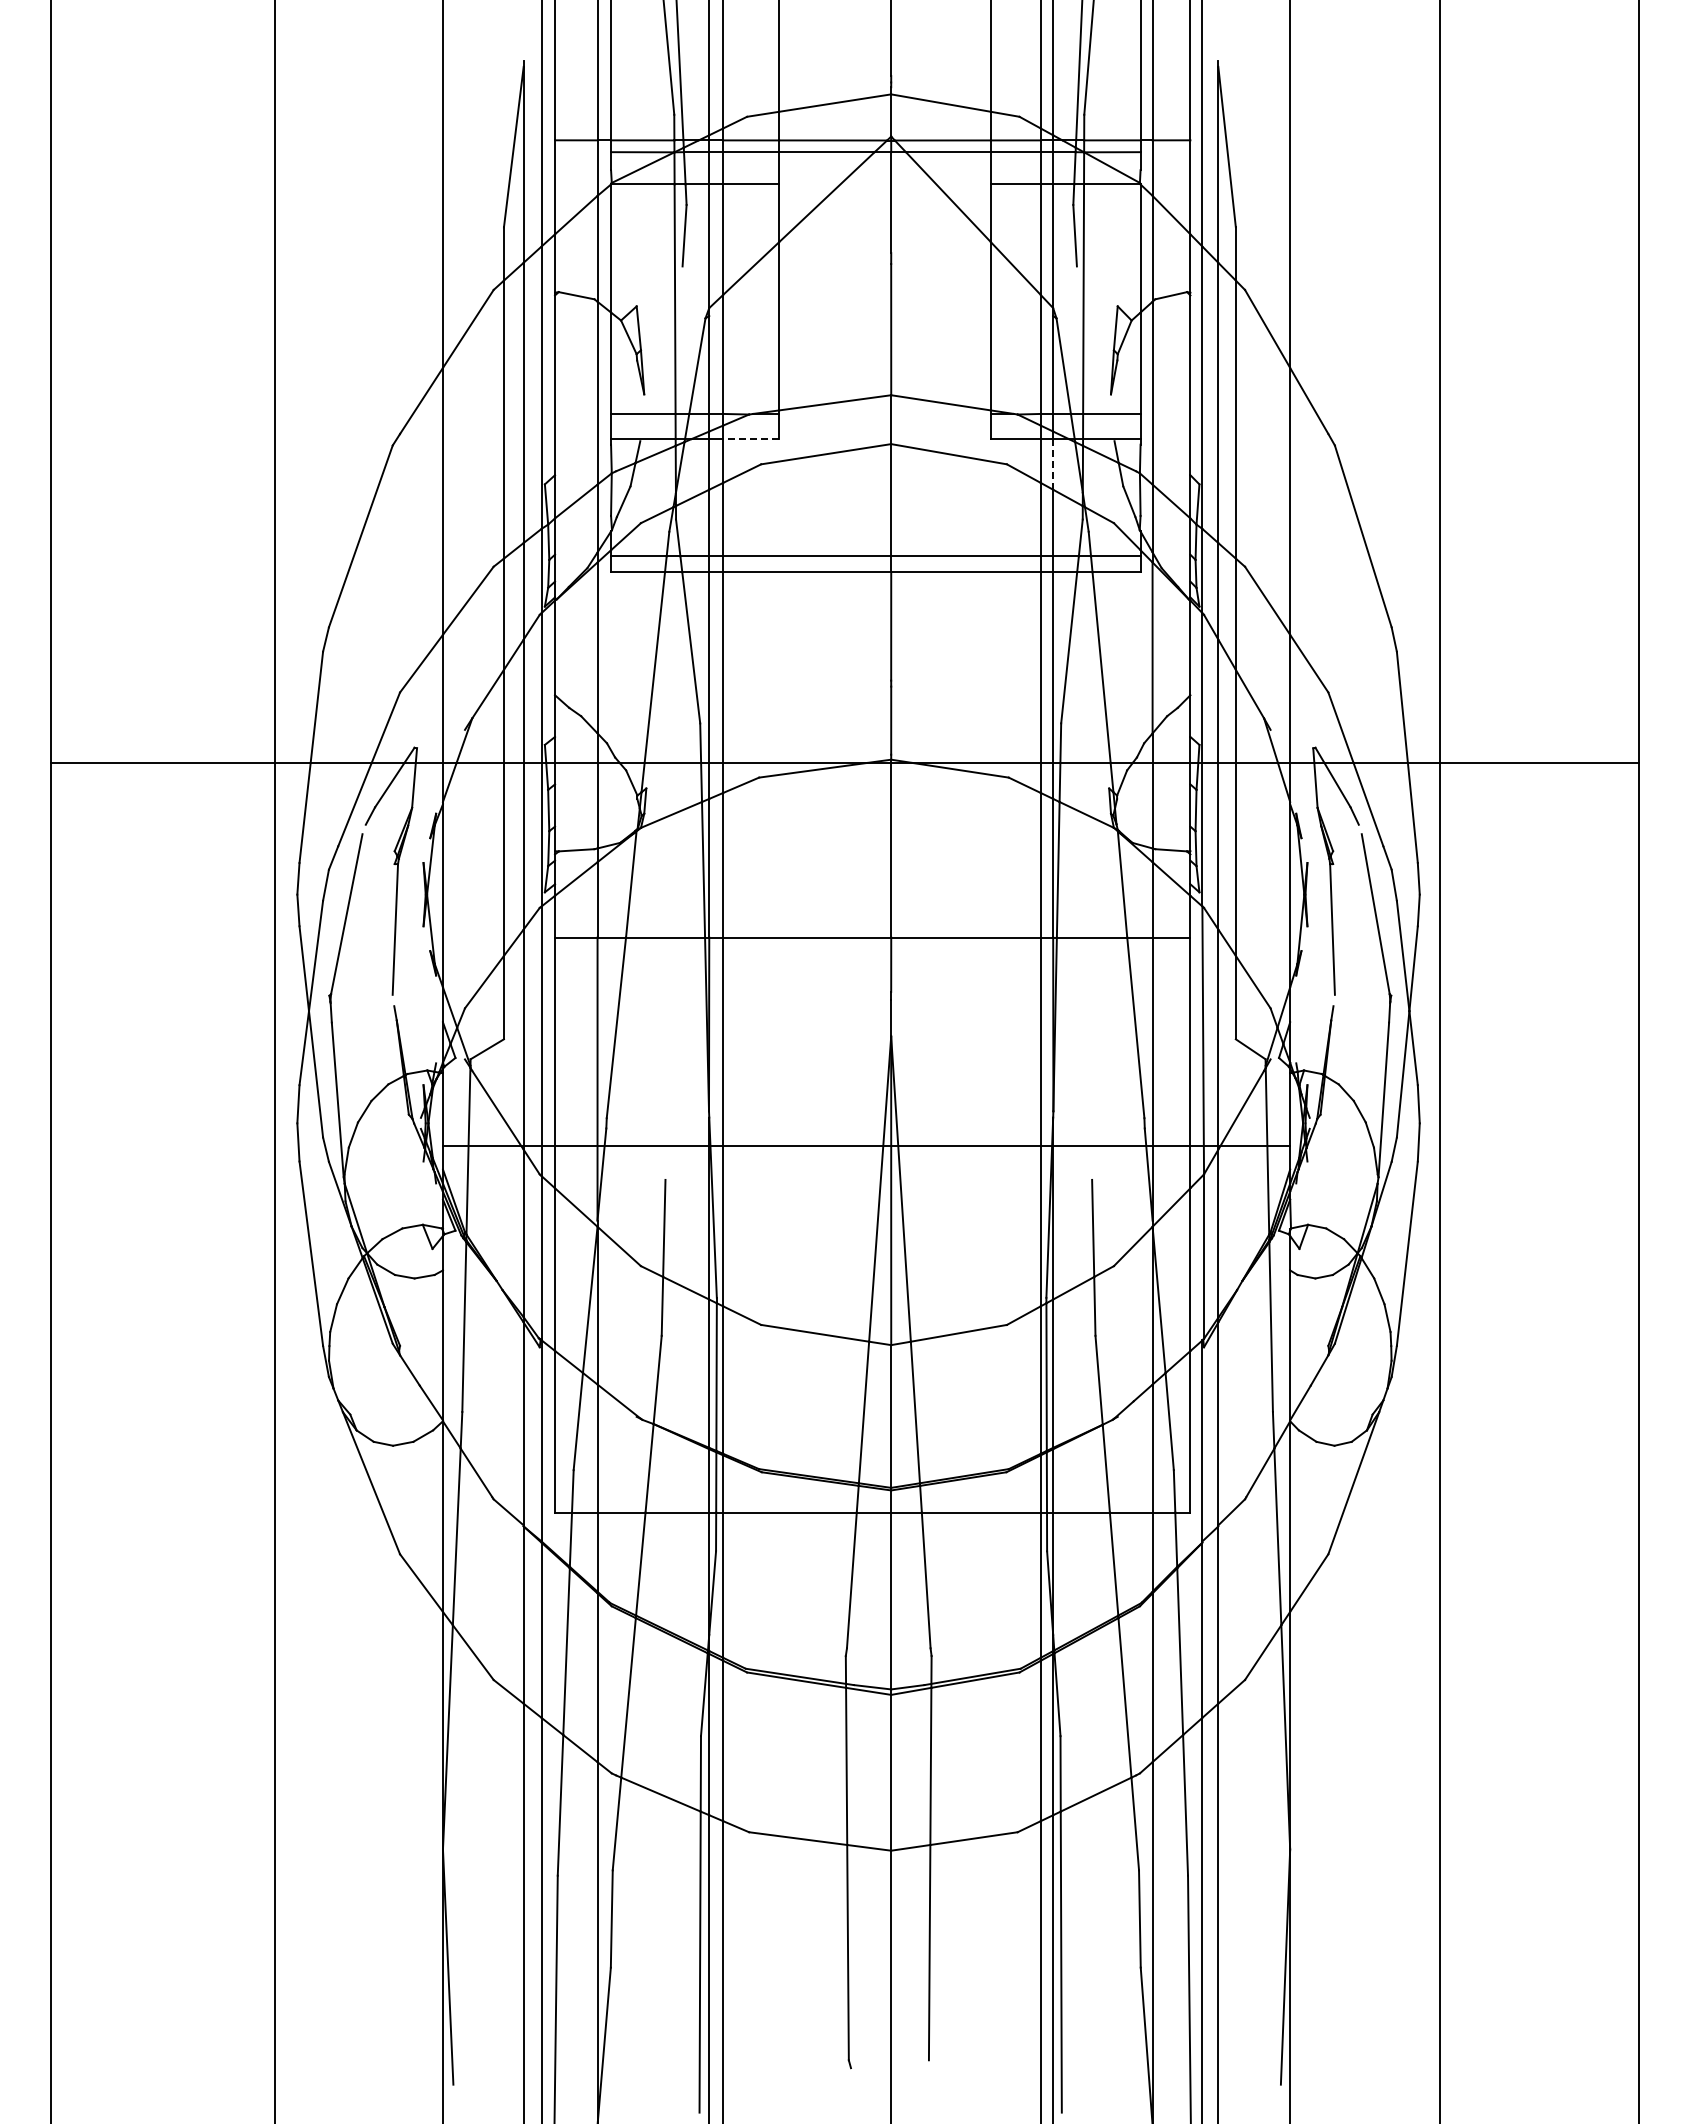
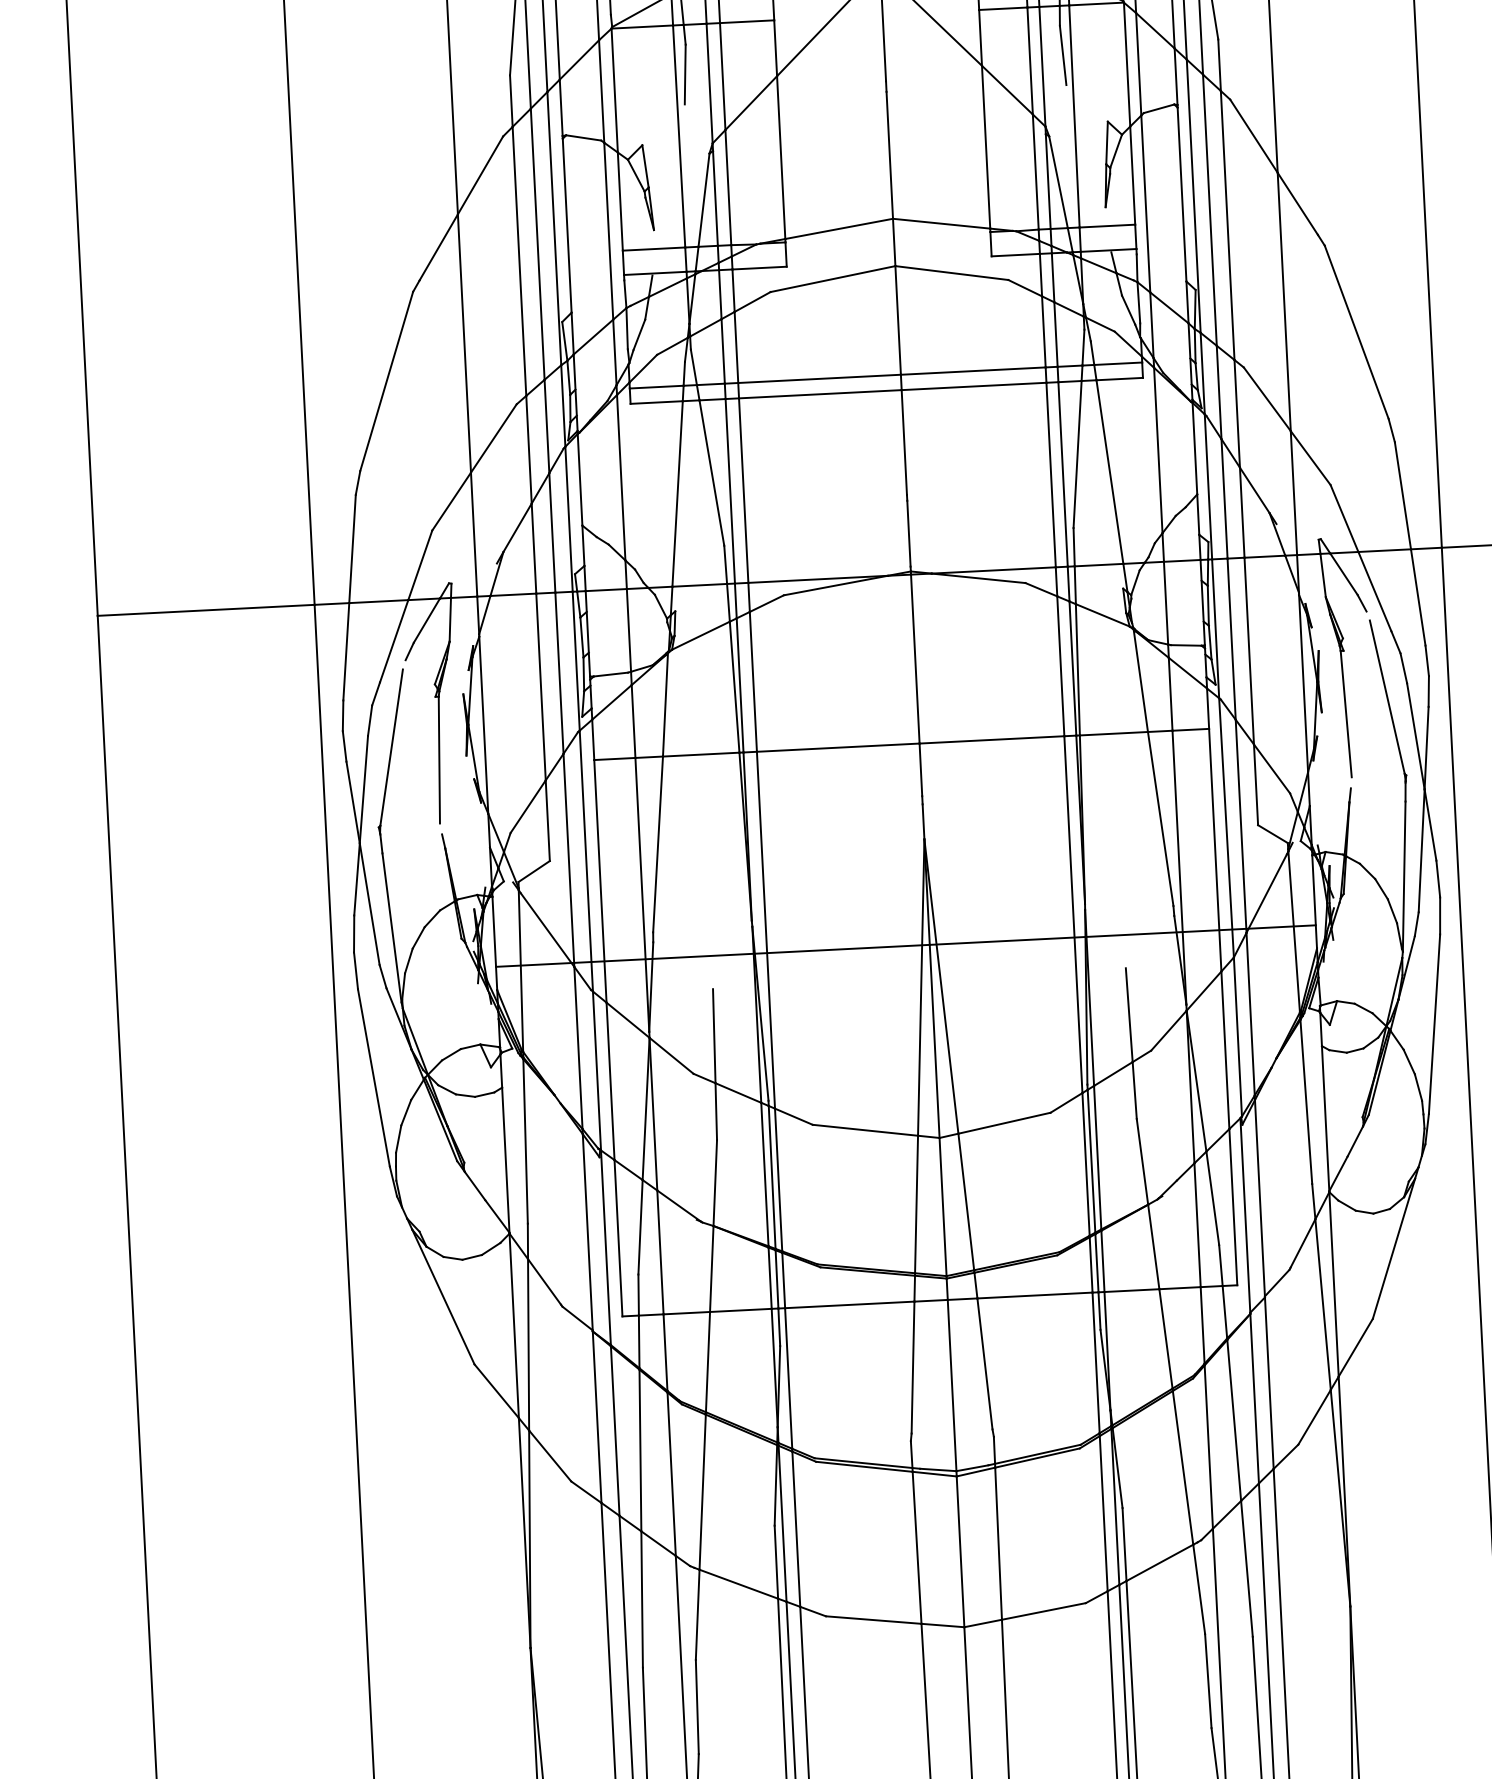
line: (750, 439) -> (759, 268), dashed -> solid
line: (1053, 463) -> (1053, 276), dashed -> solid

